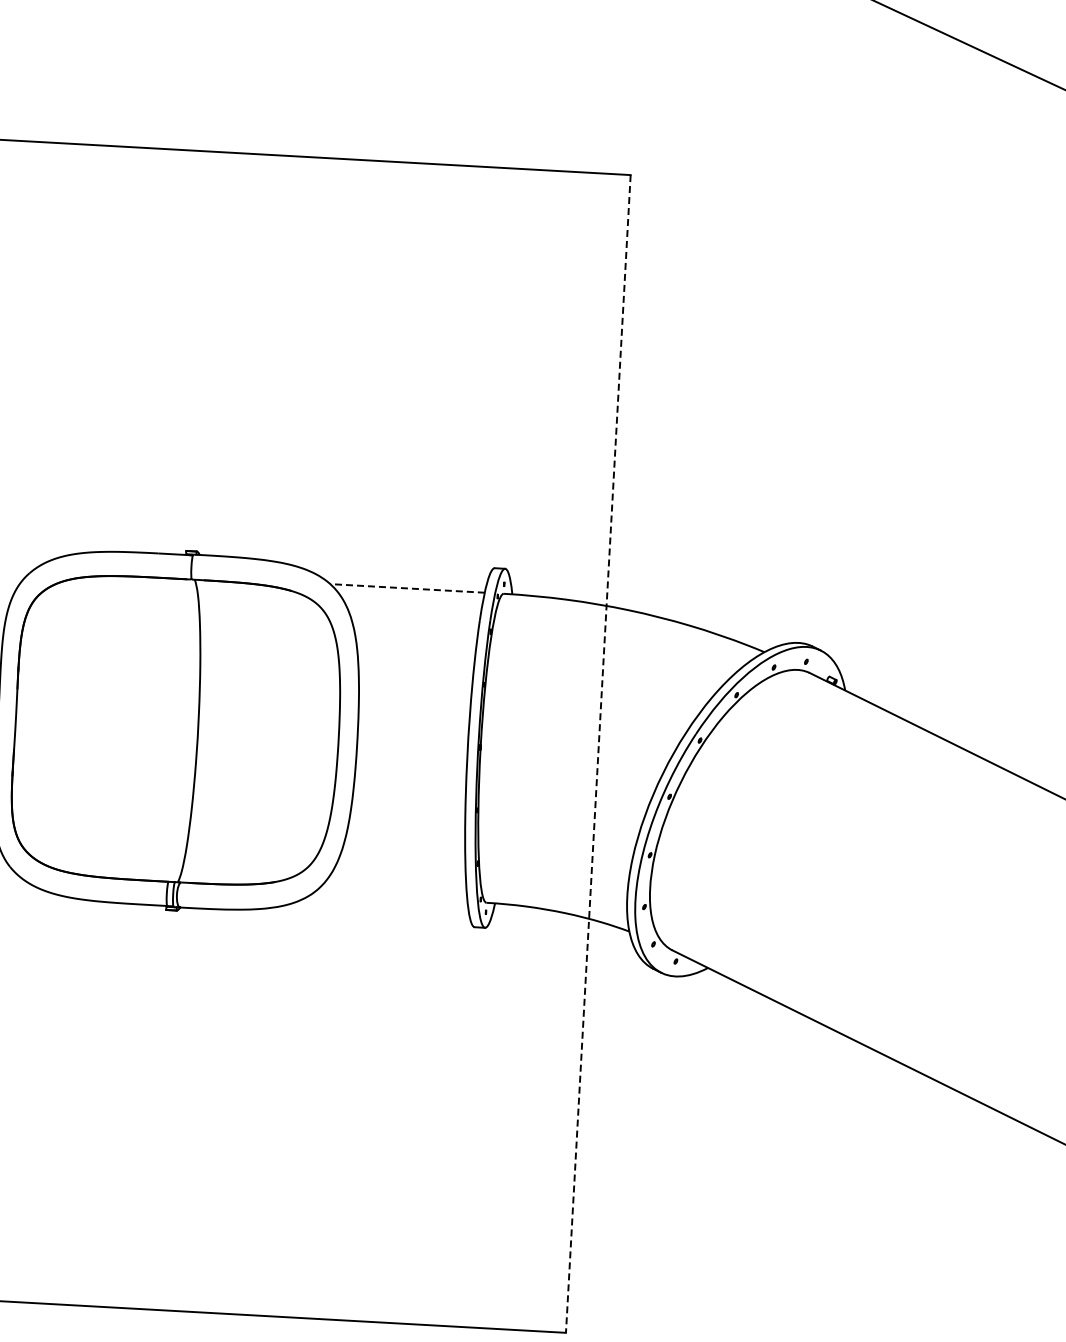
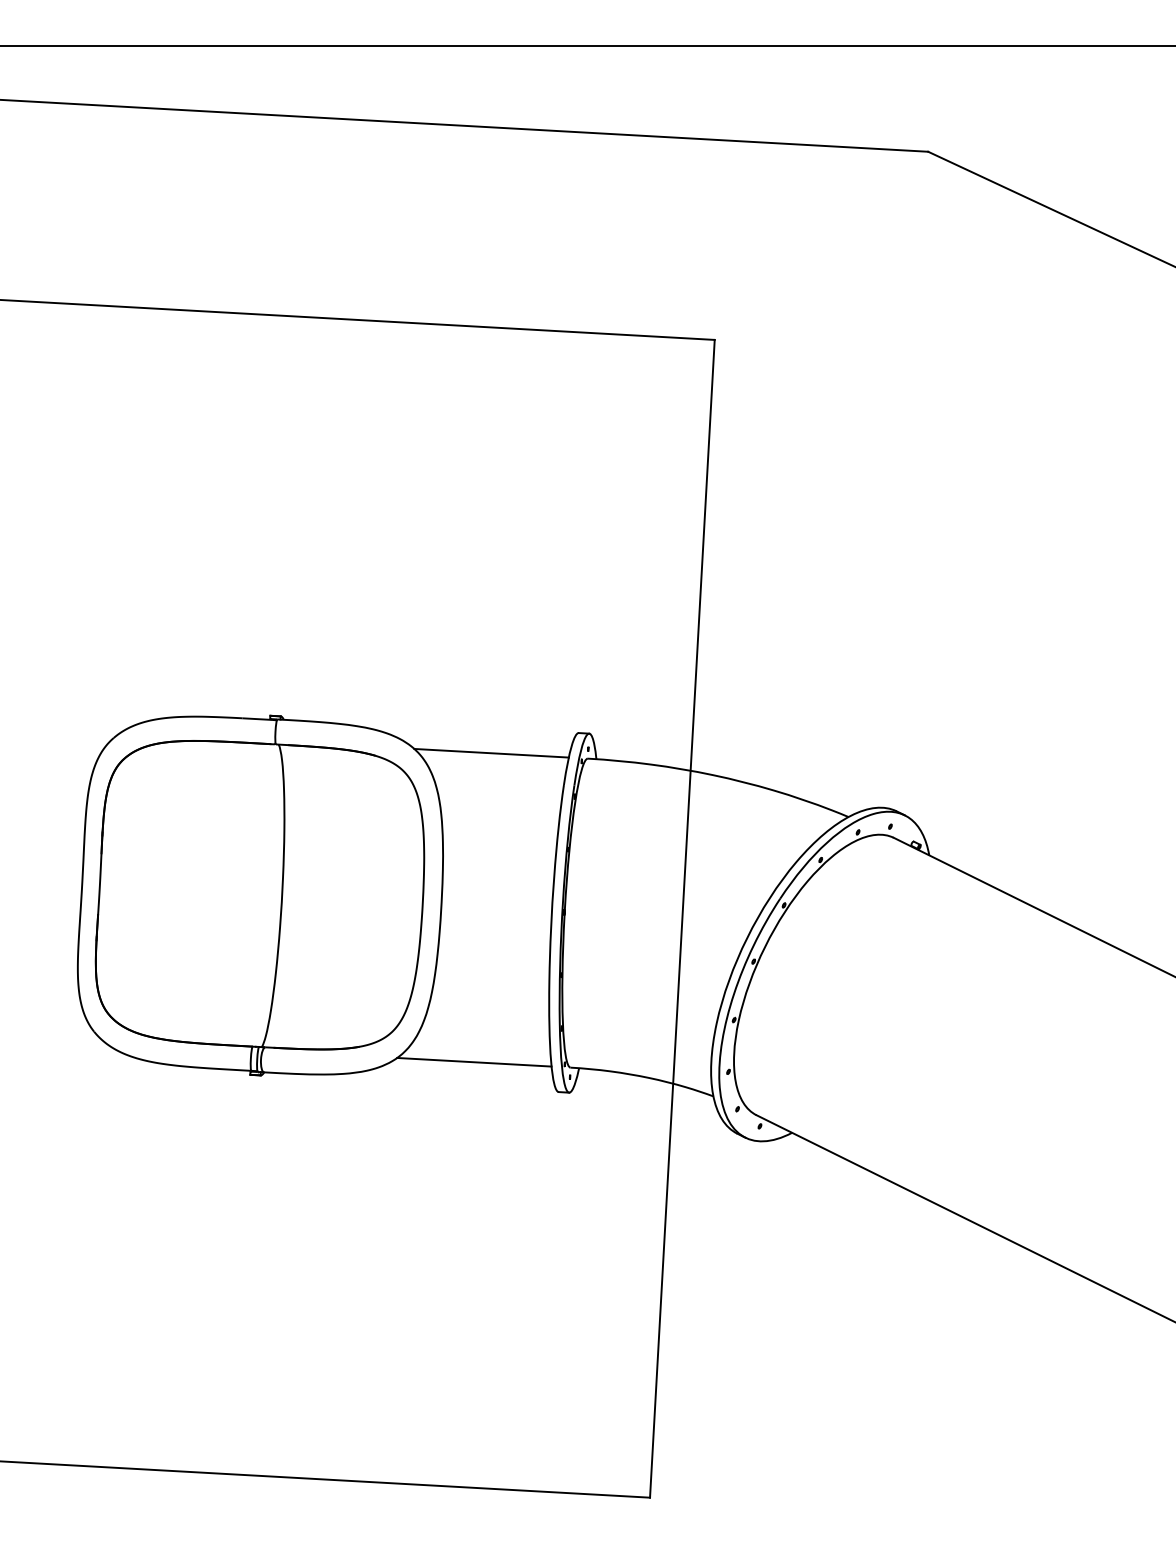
line: (407, 588) -> (491, 753), dashed -> solid
line: (598, 753) -> (682, 918), dashed -> solid
line: (390, 896) -> (474, 1061), added

